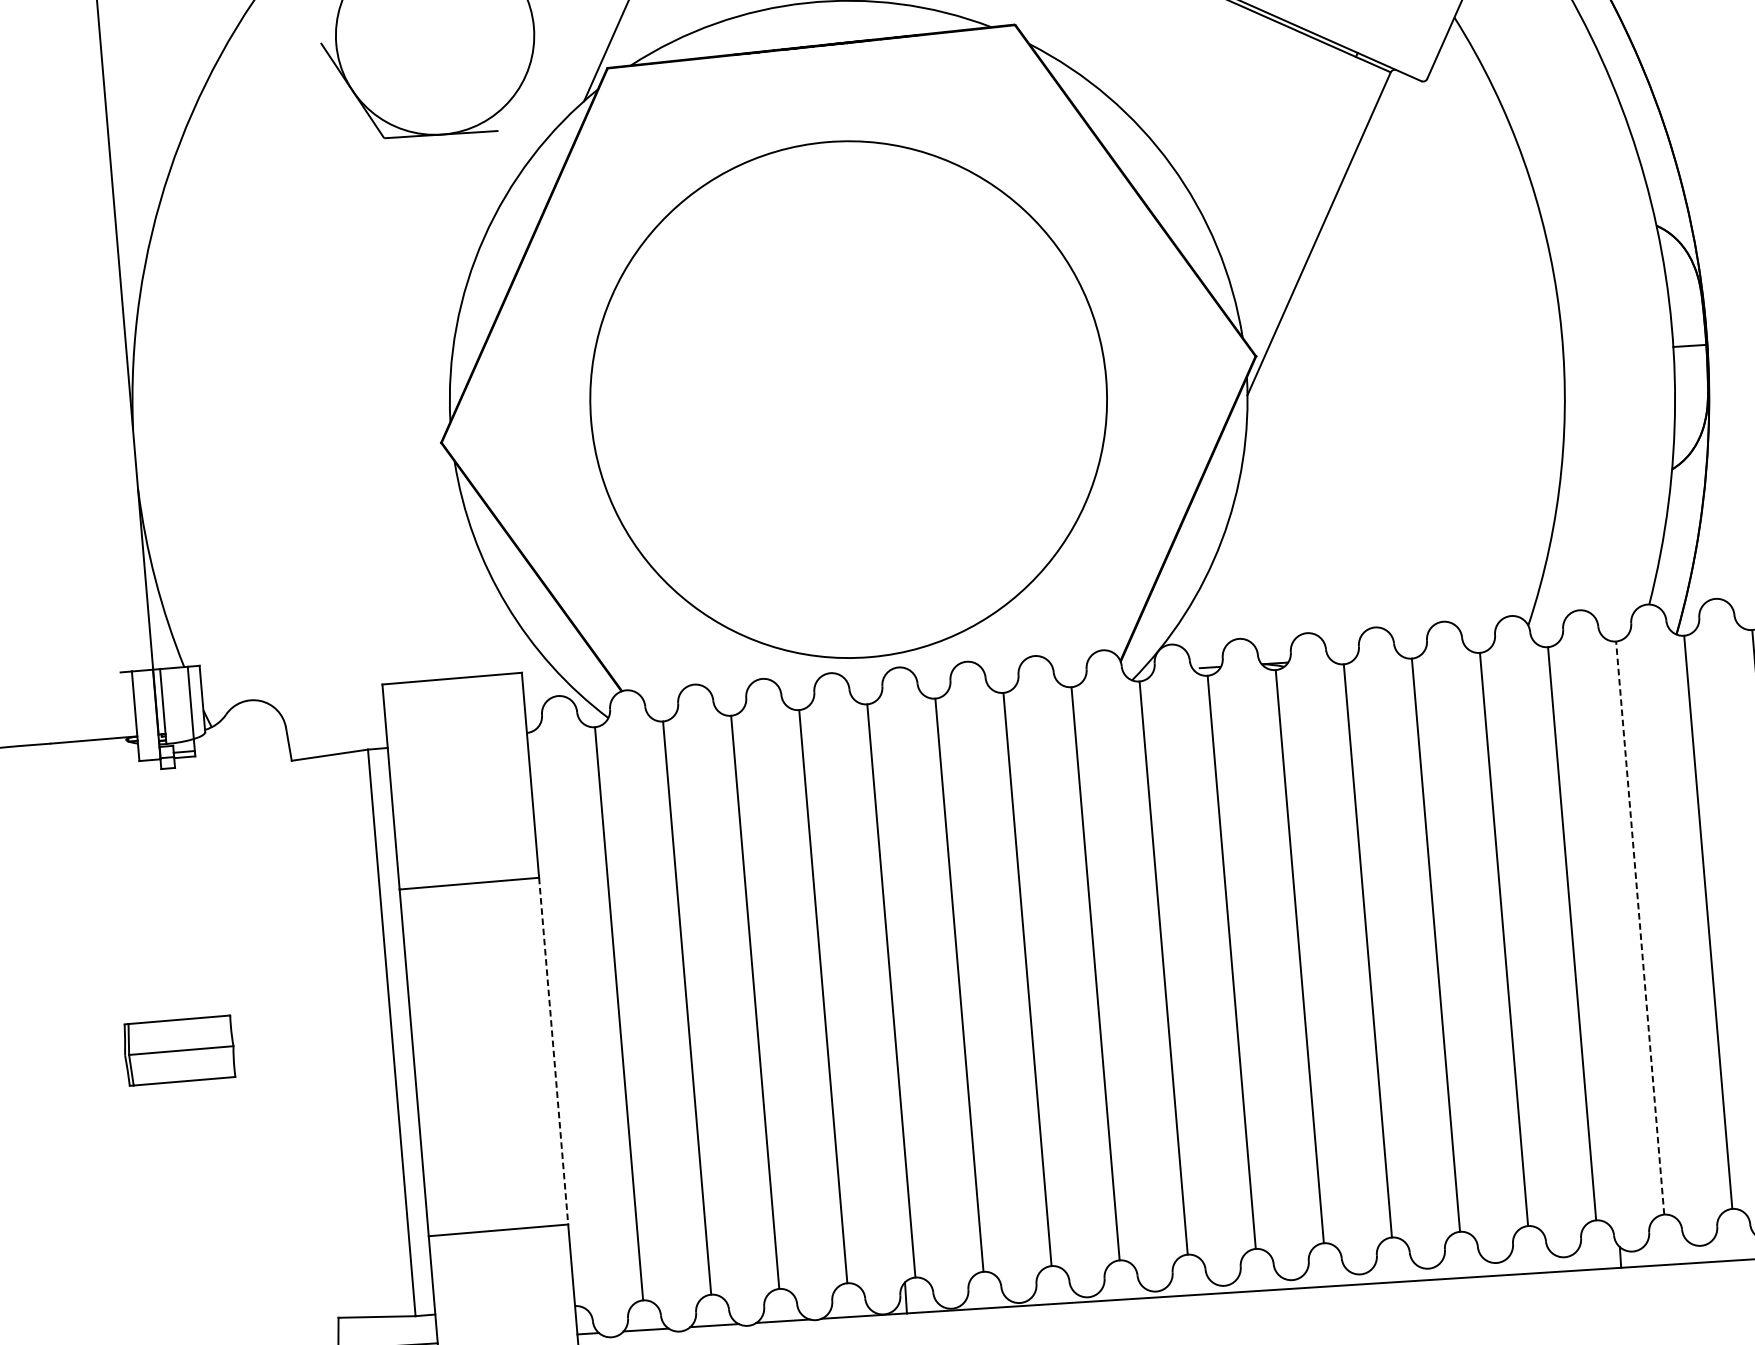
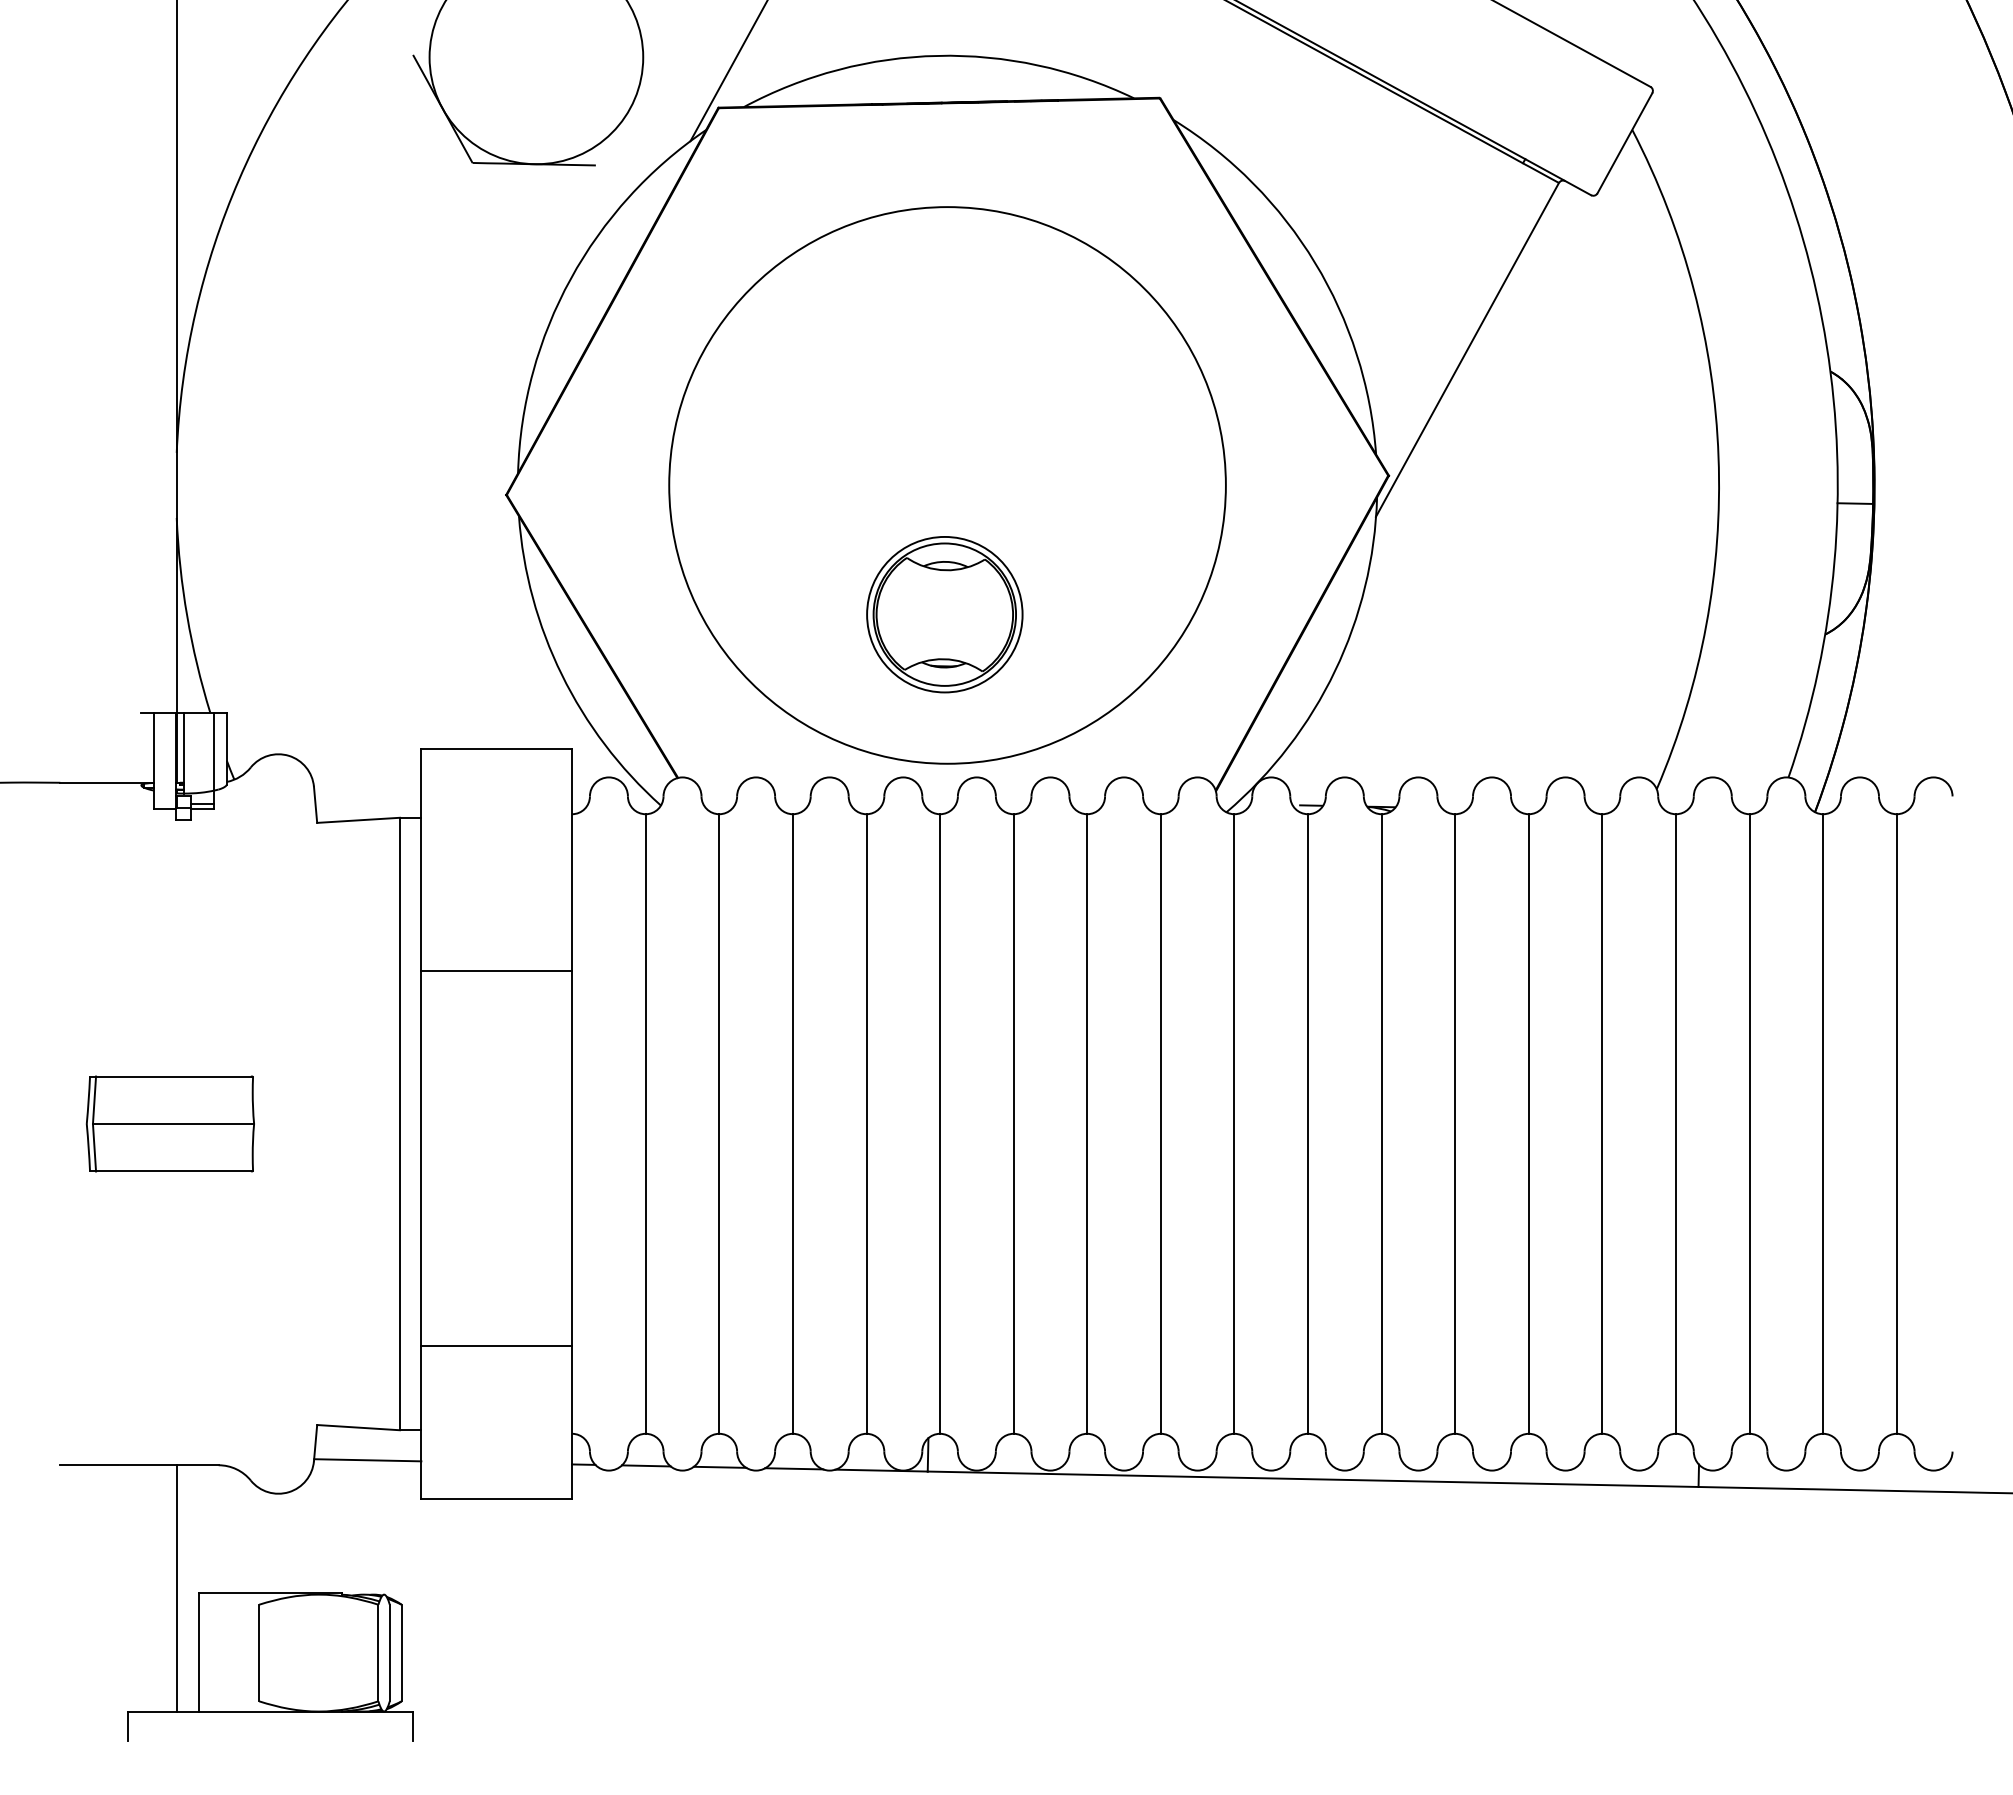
part: (855, 519) -> (944, 614), added
line: (1640, 928) -> (1749, 1124), dashed -> solid
part: (178, 1050) -> (169, 1123), size x1.43
line: (554, 1051) -> (572, 1158), dashed -> solid

